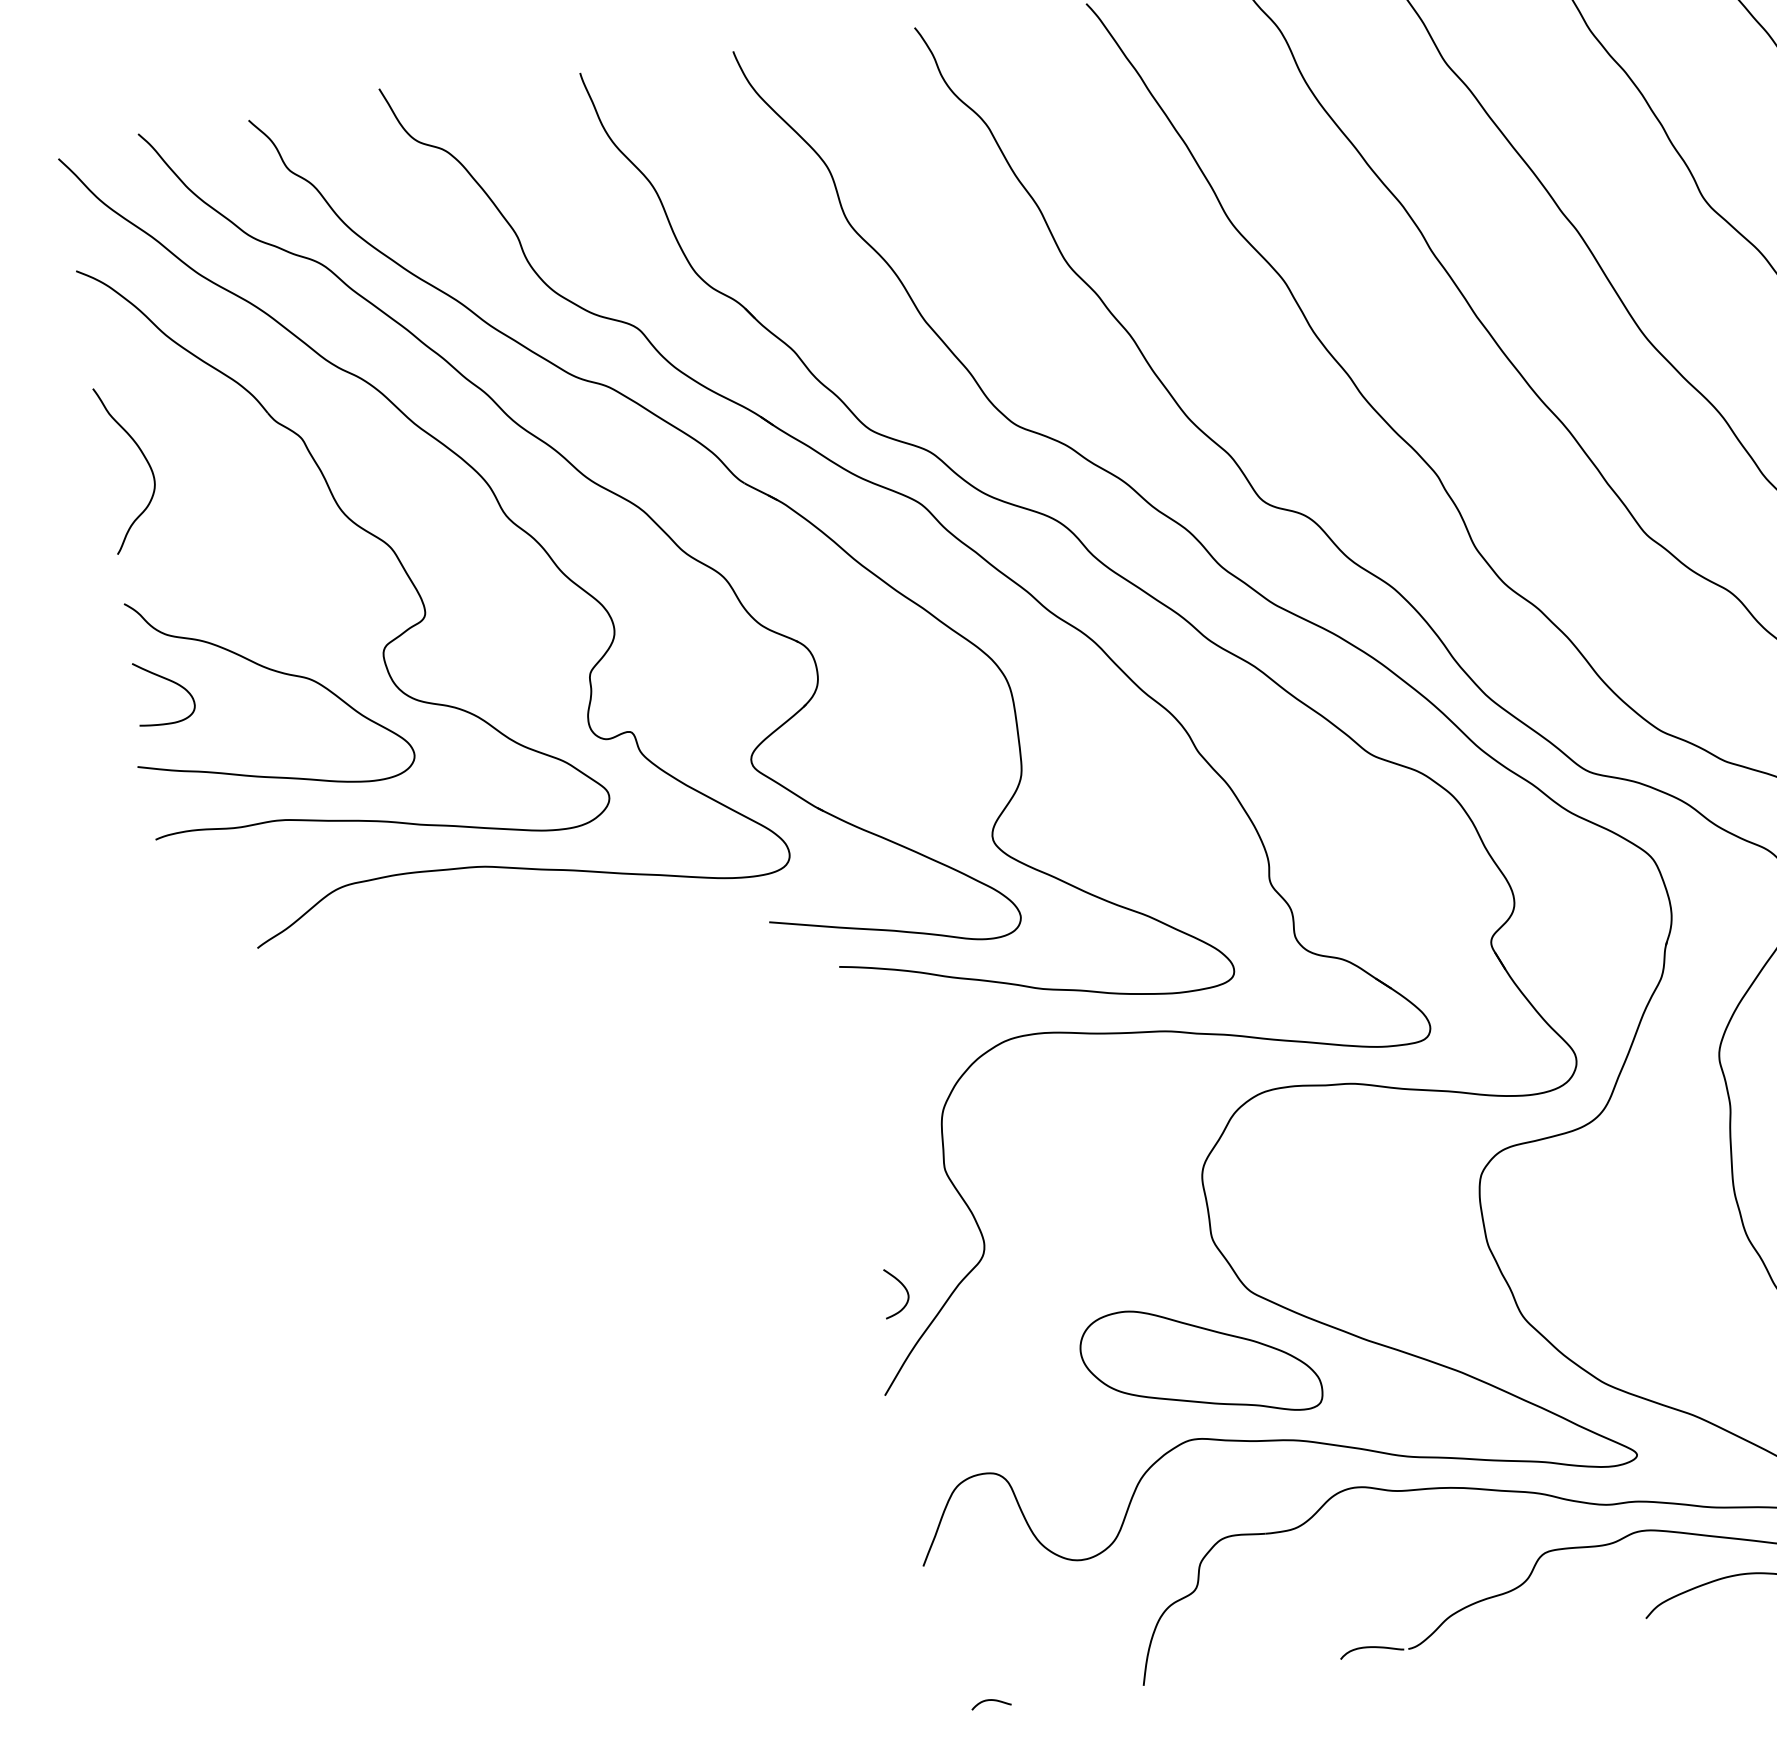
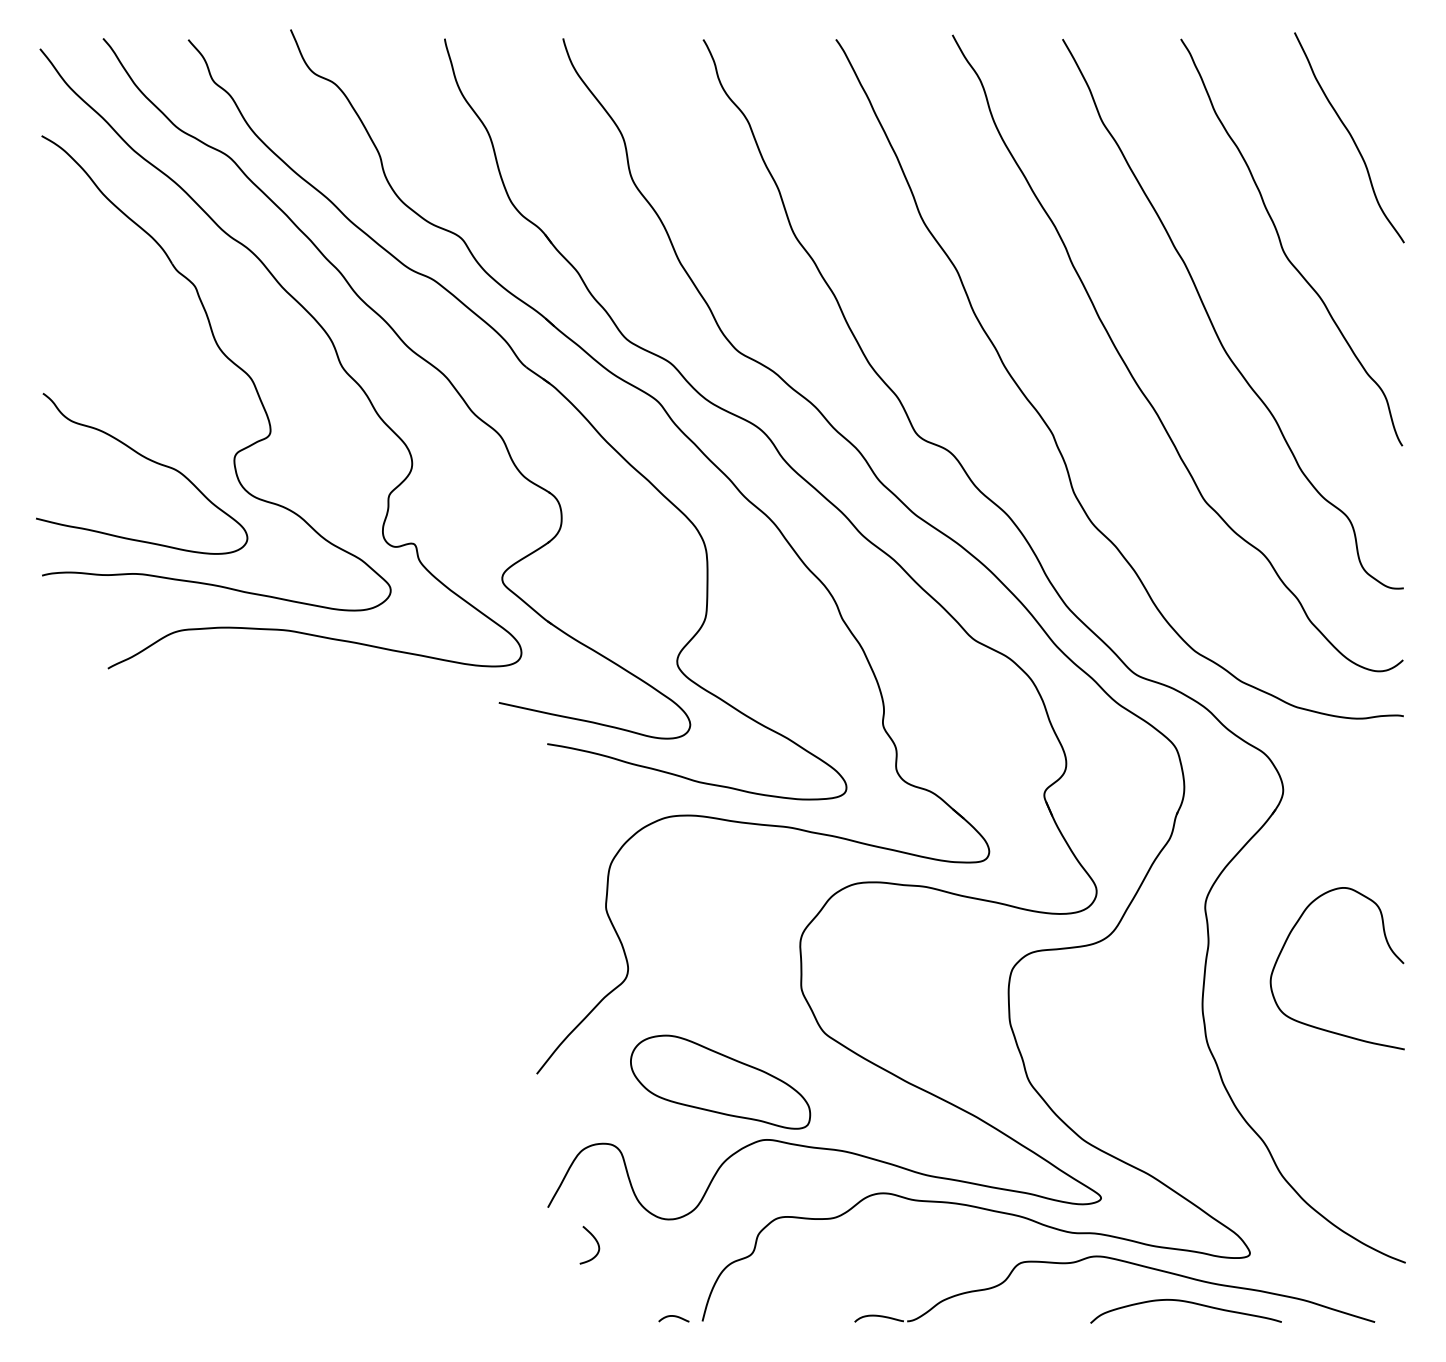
curve: (144, 458) -> (73, 285), removed
curve: (169, 682) -> (69, 457), removed
curve: (902, 1287) -> (595, 1241), moved
part: (1200, 1361) -> (720, 1081), moved
curve: (991, 1701) -> (674, 1317), moved

